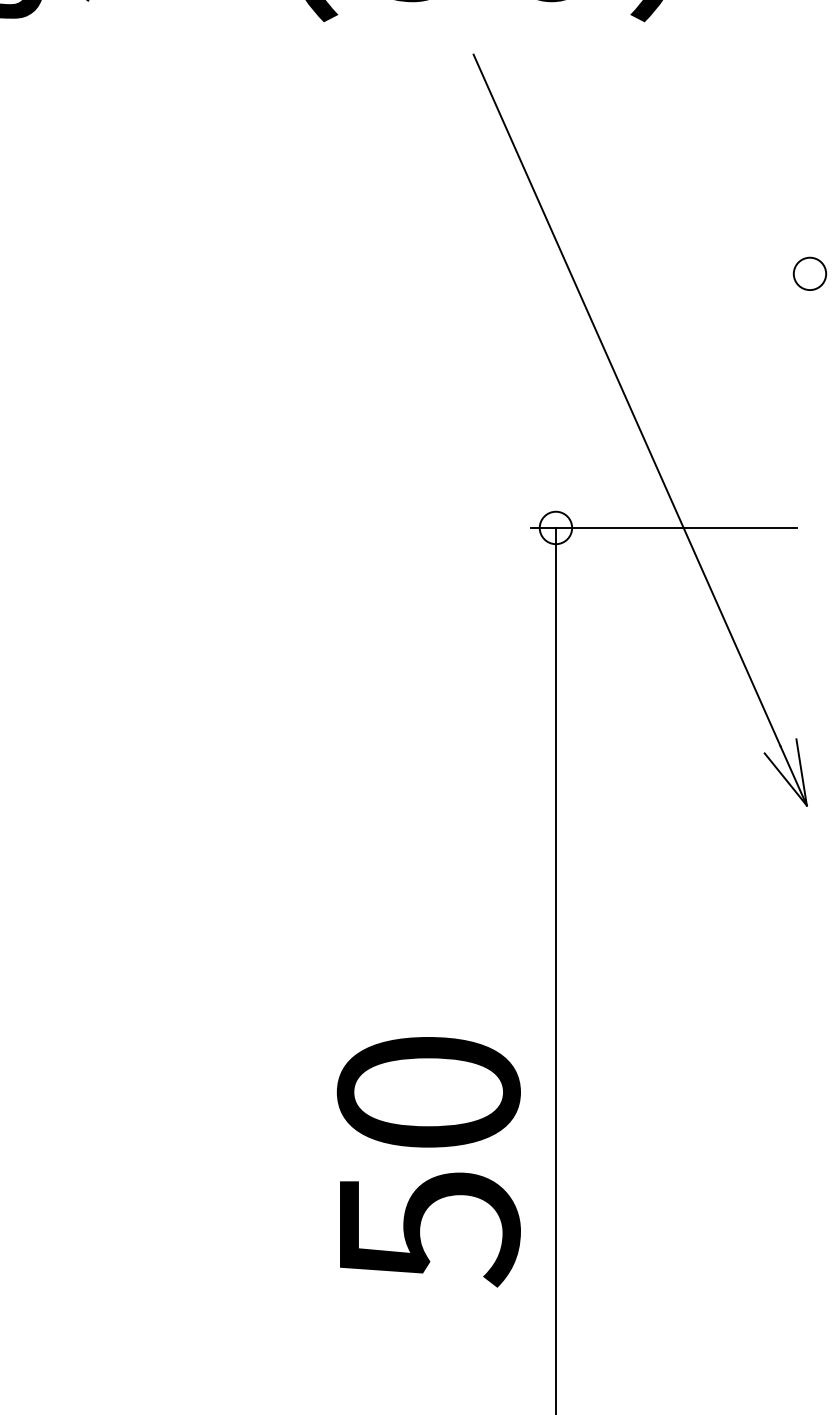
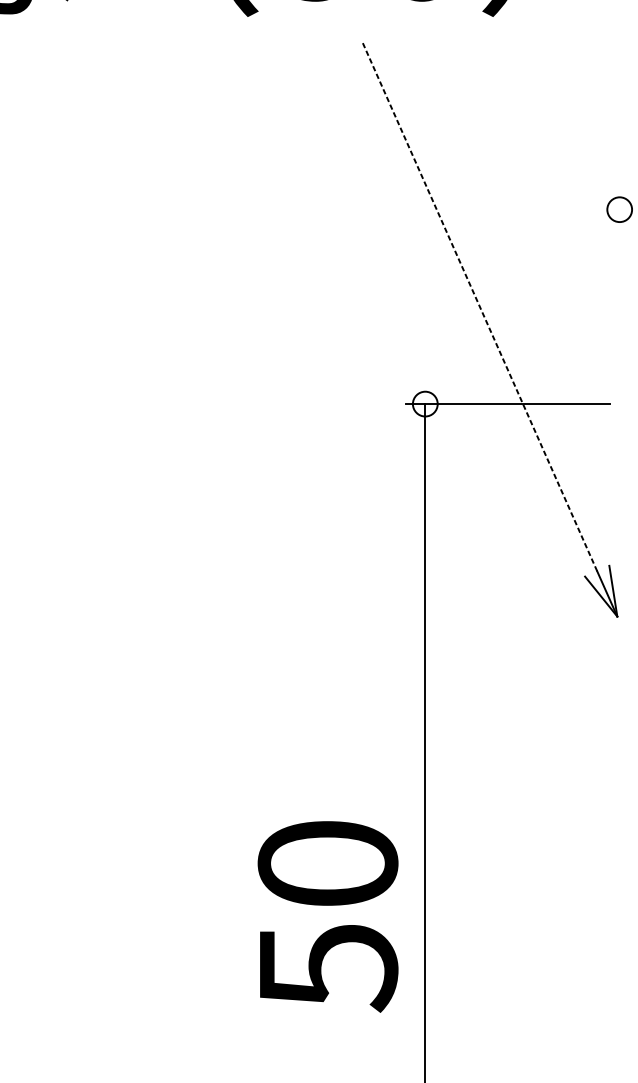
line: (626, 400) -> (479, 306), solid -> dashed
text: (428, 1162) -> (327, 917), moved

